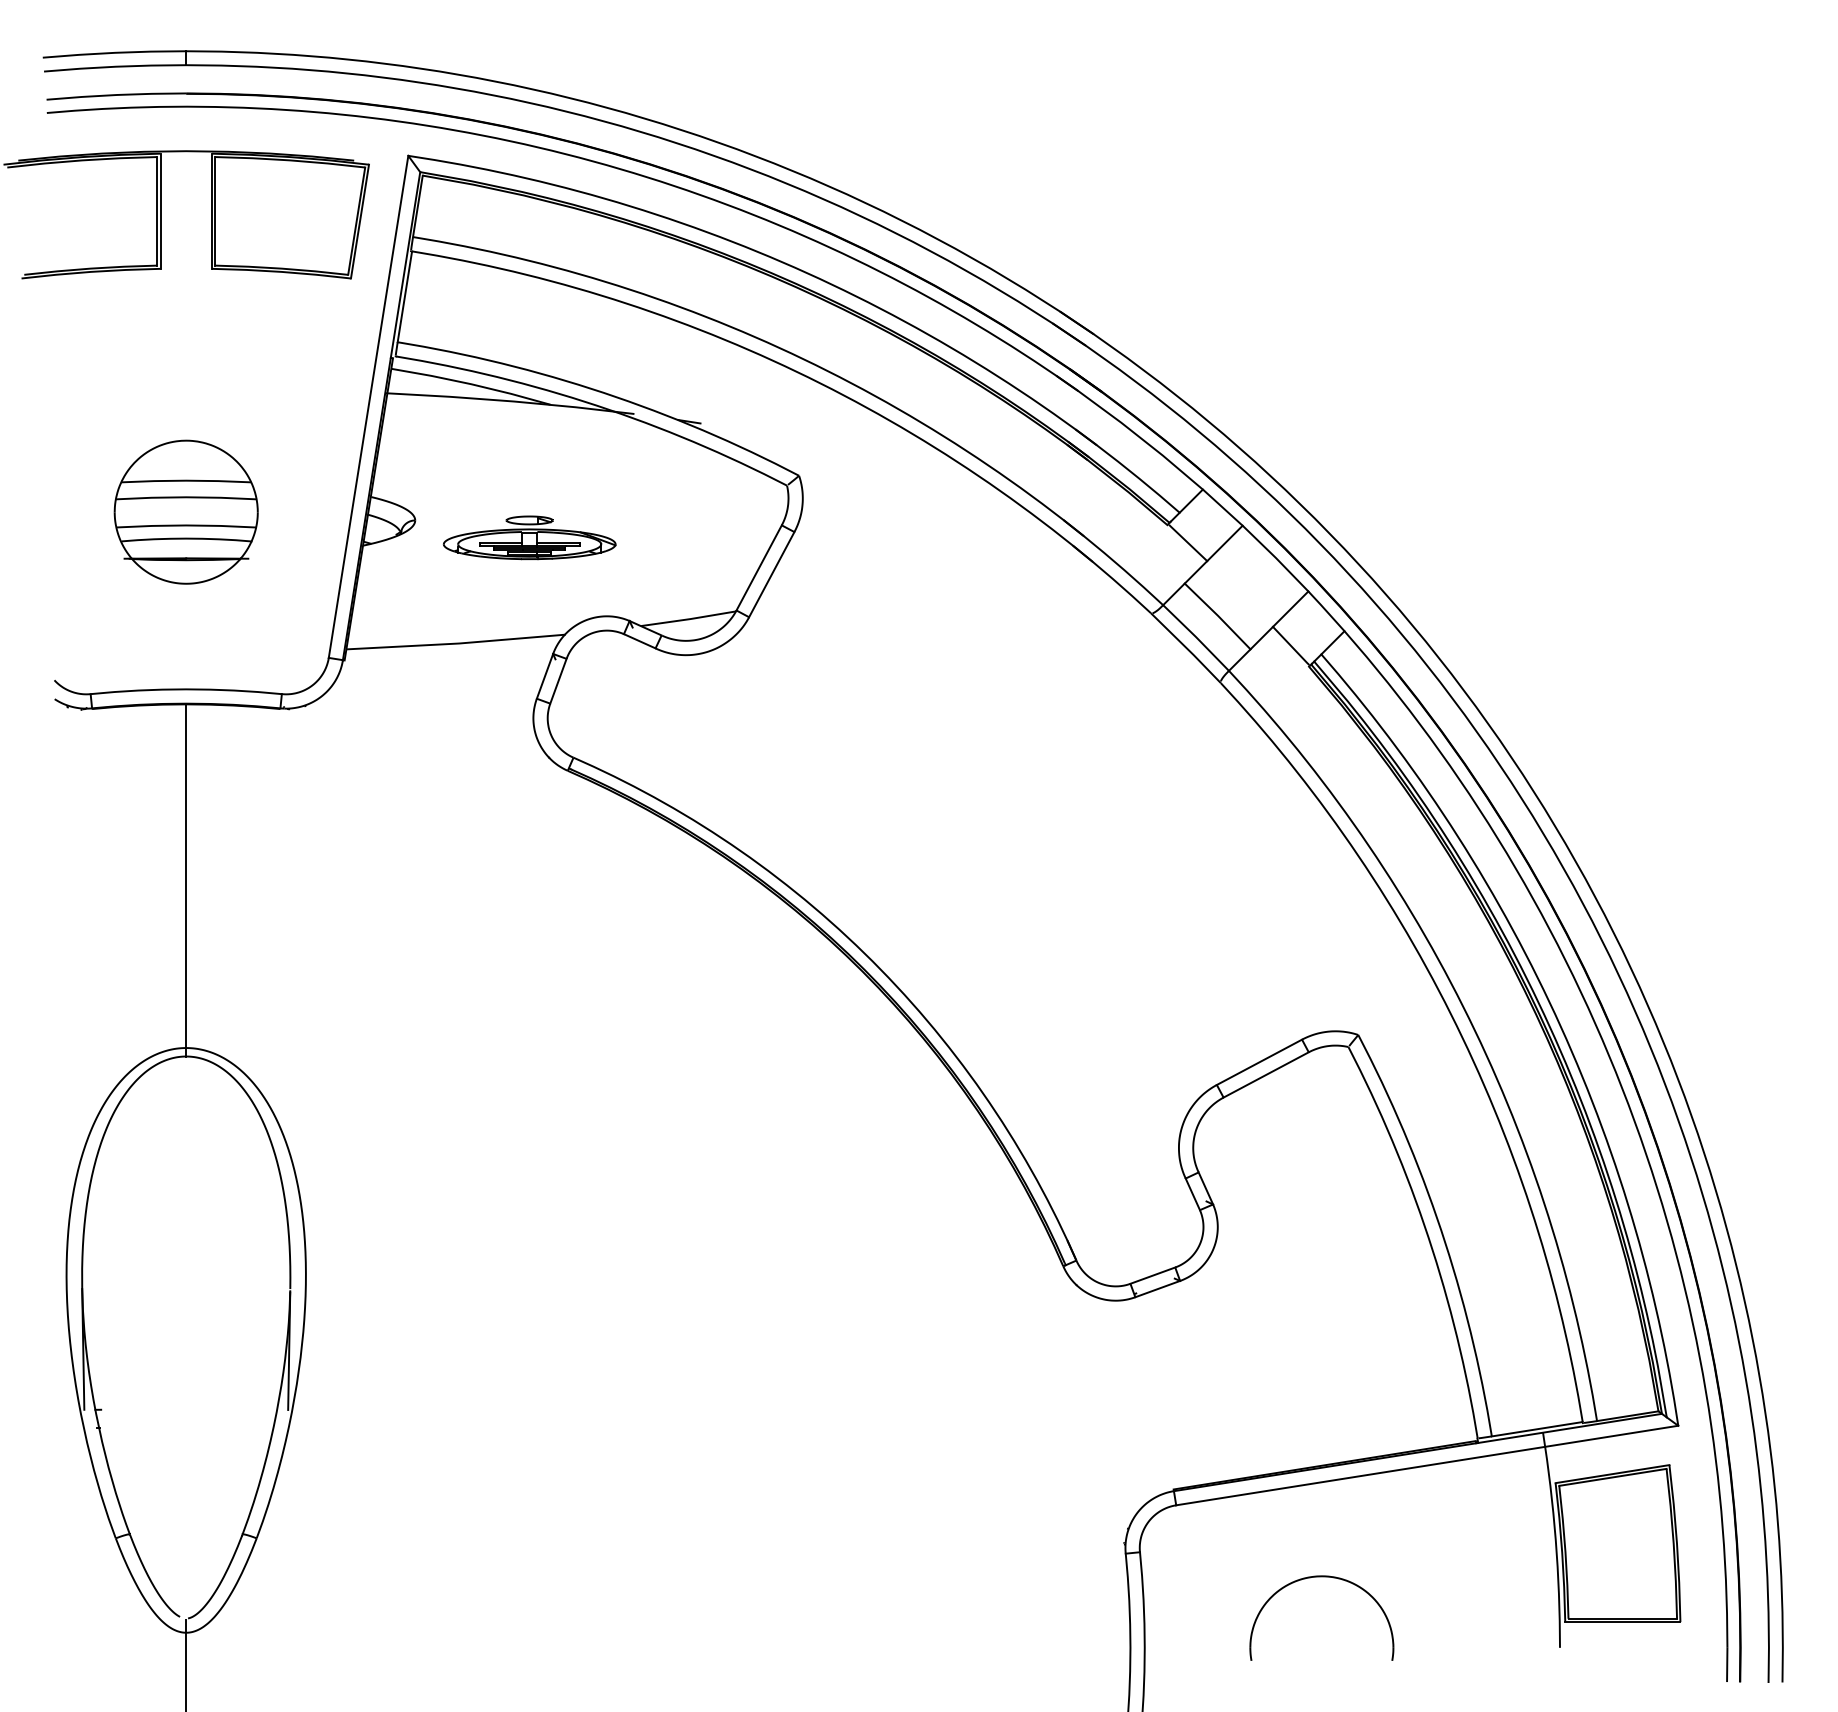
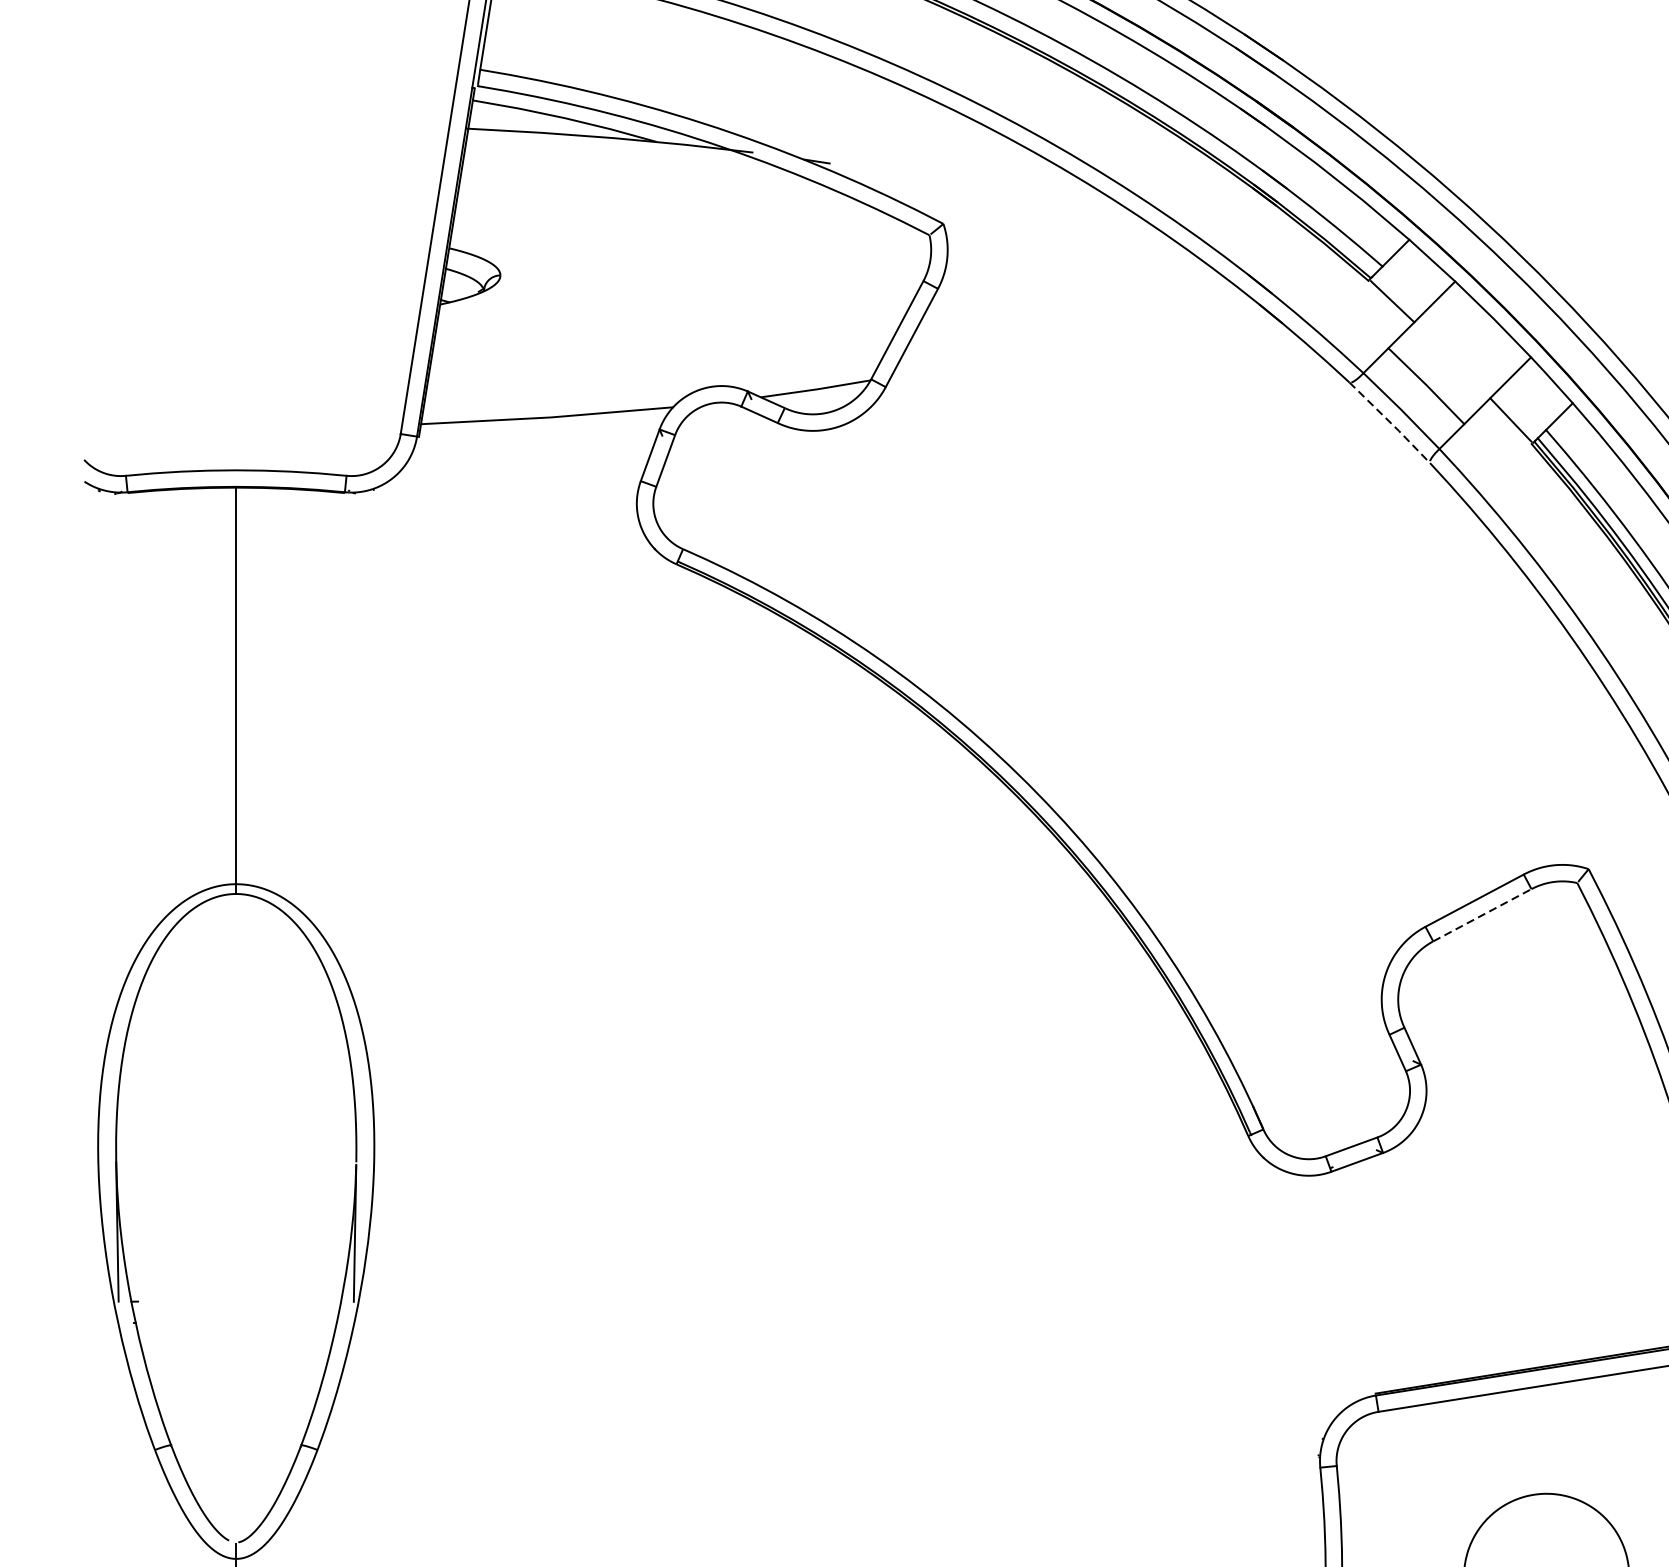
part: (185, 511) -> (235, 265), removed
part: (529, 537) -> (632, 295), removed
line: (1186, 648) -> (1390, 423), solid -> dashed
line: (1266, 1074) -> (1482, 914), solid -> dashed

